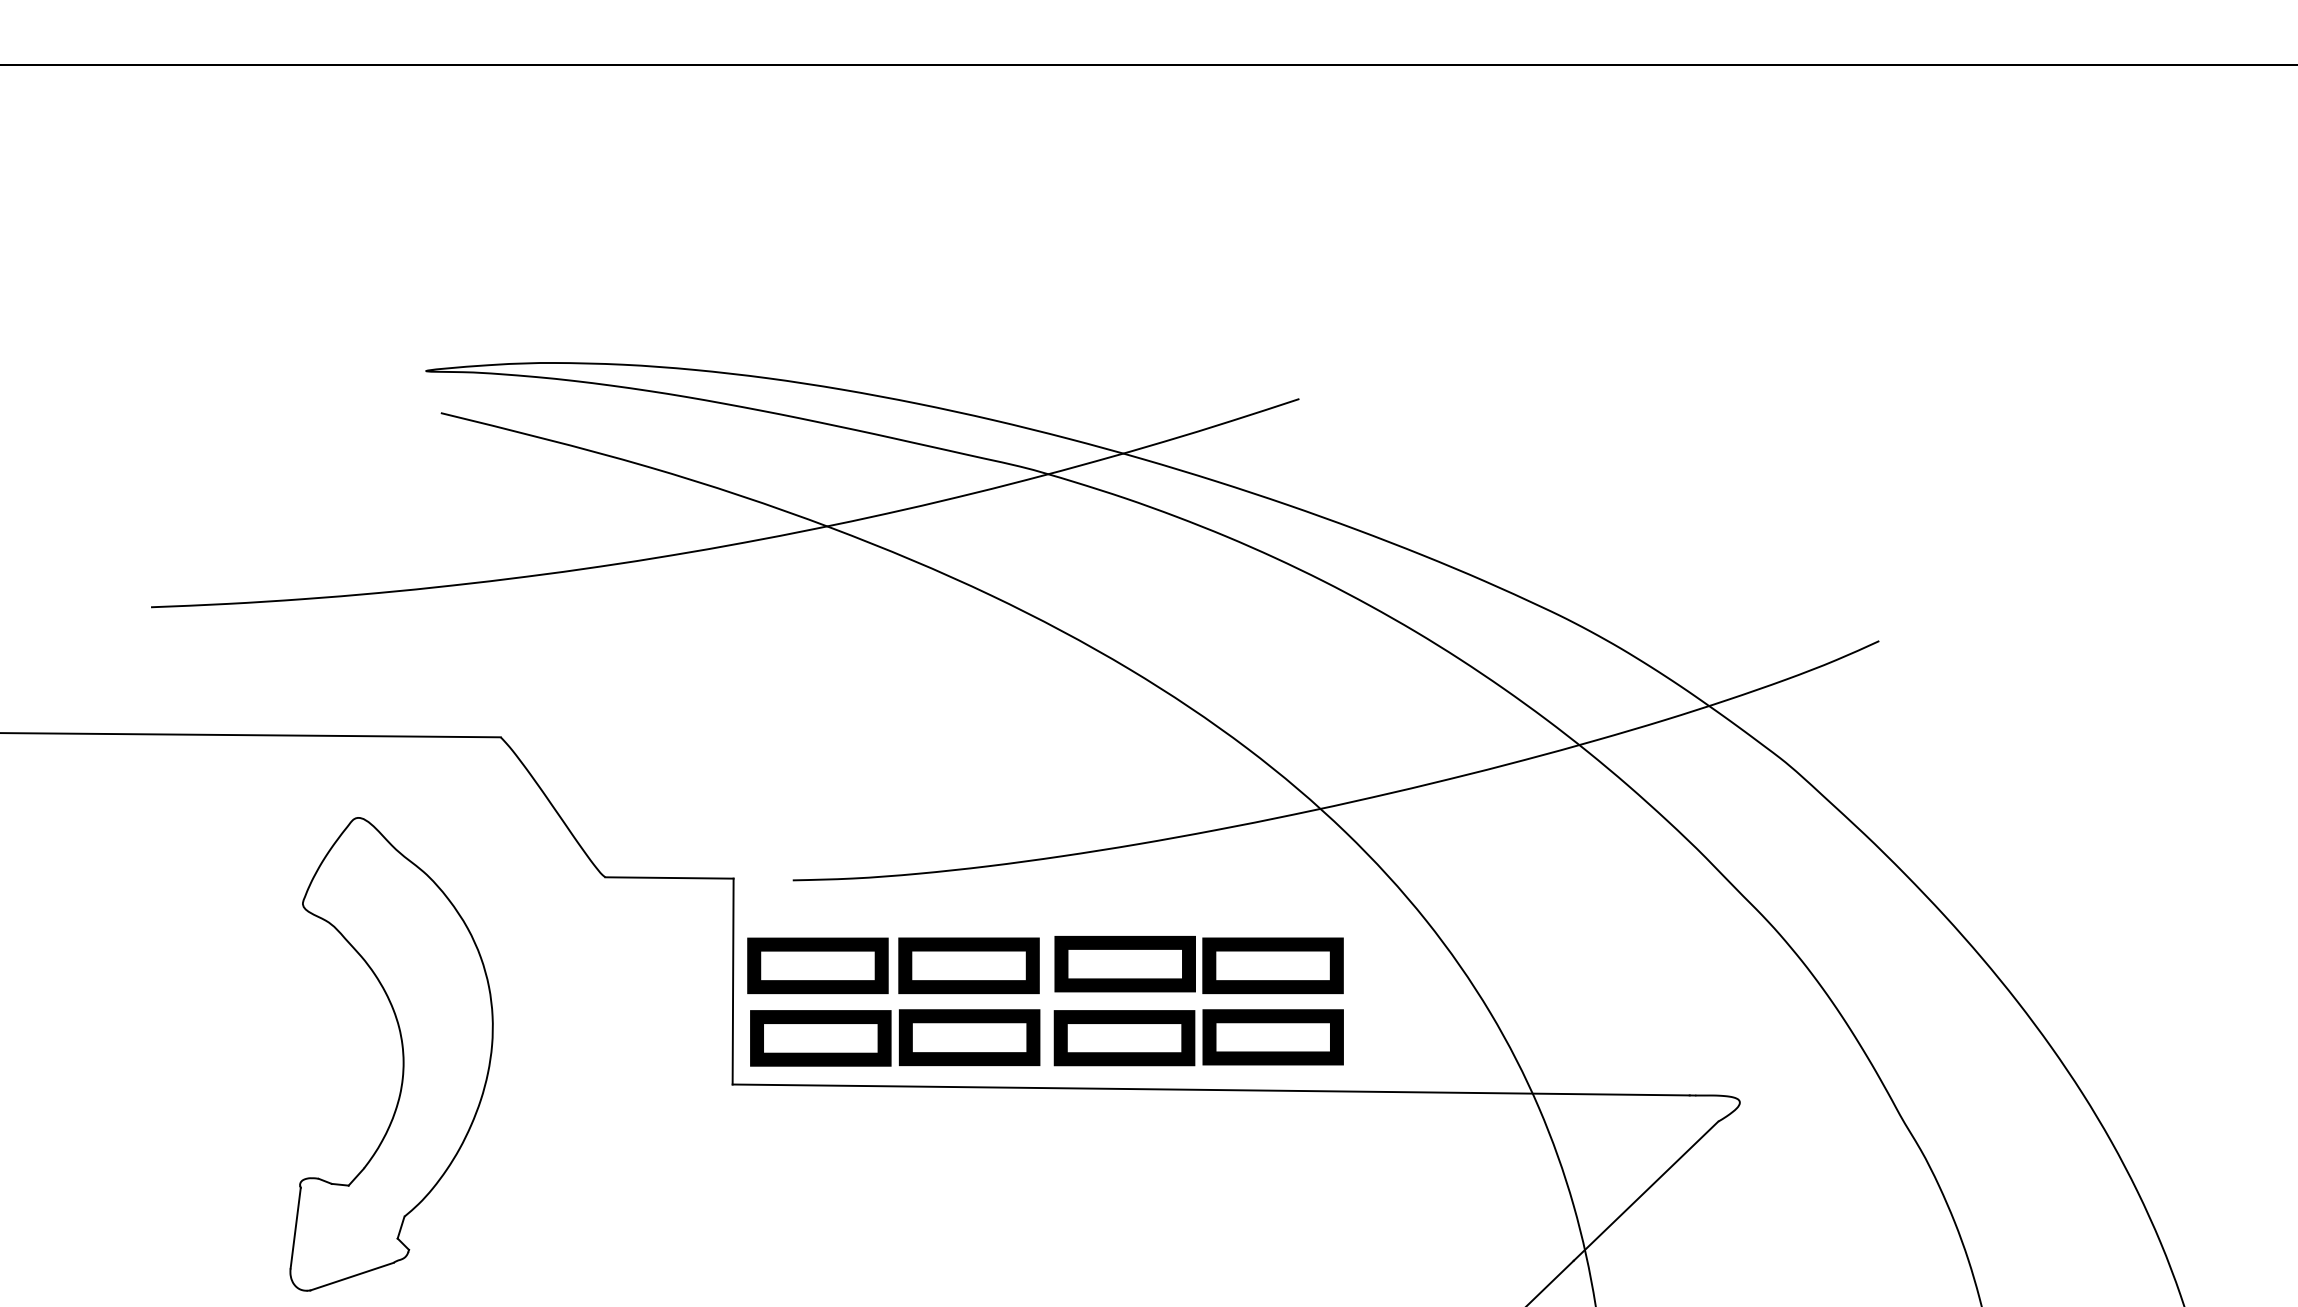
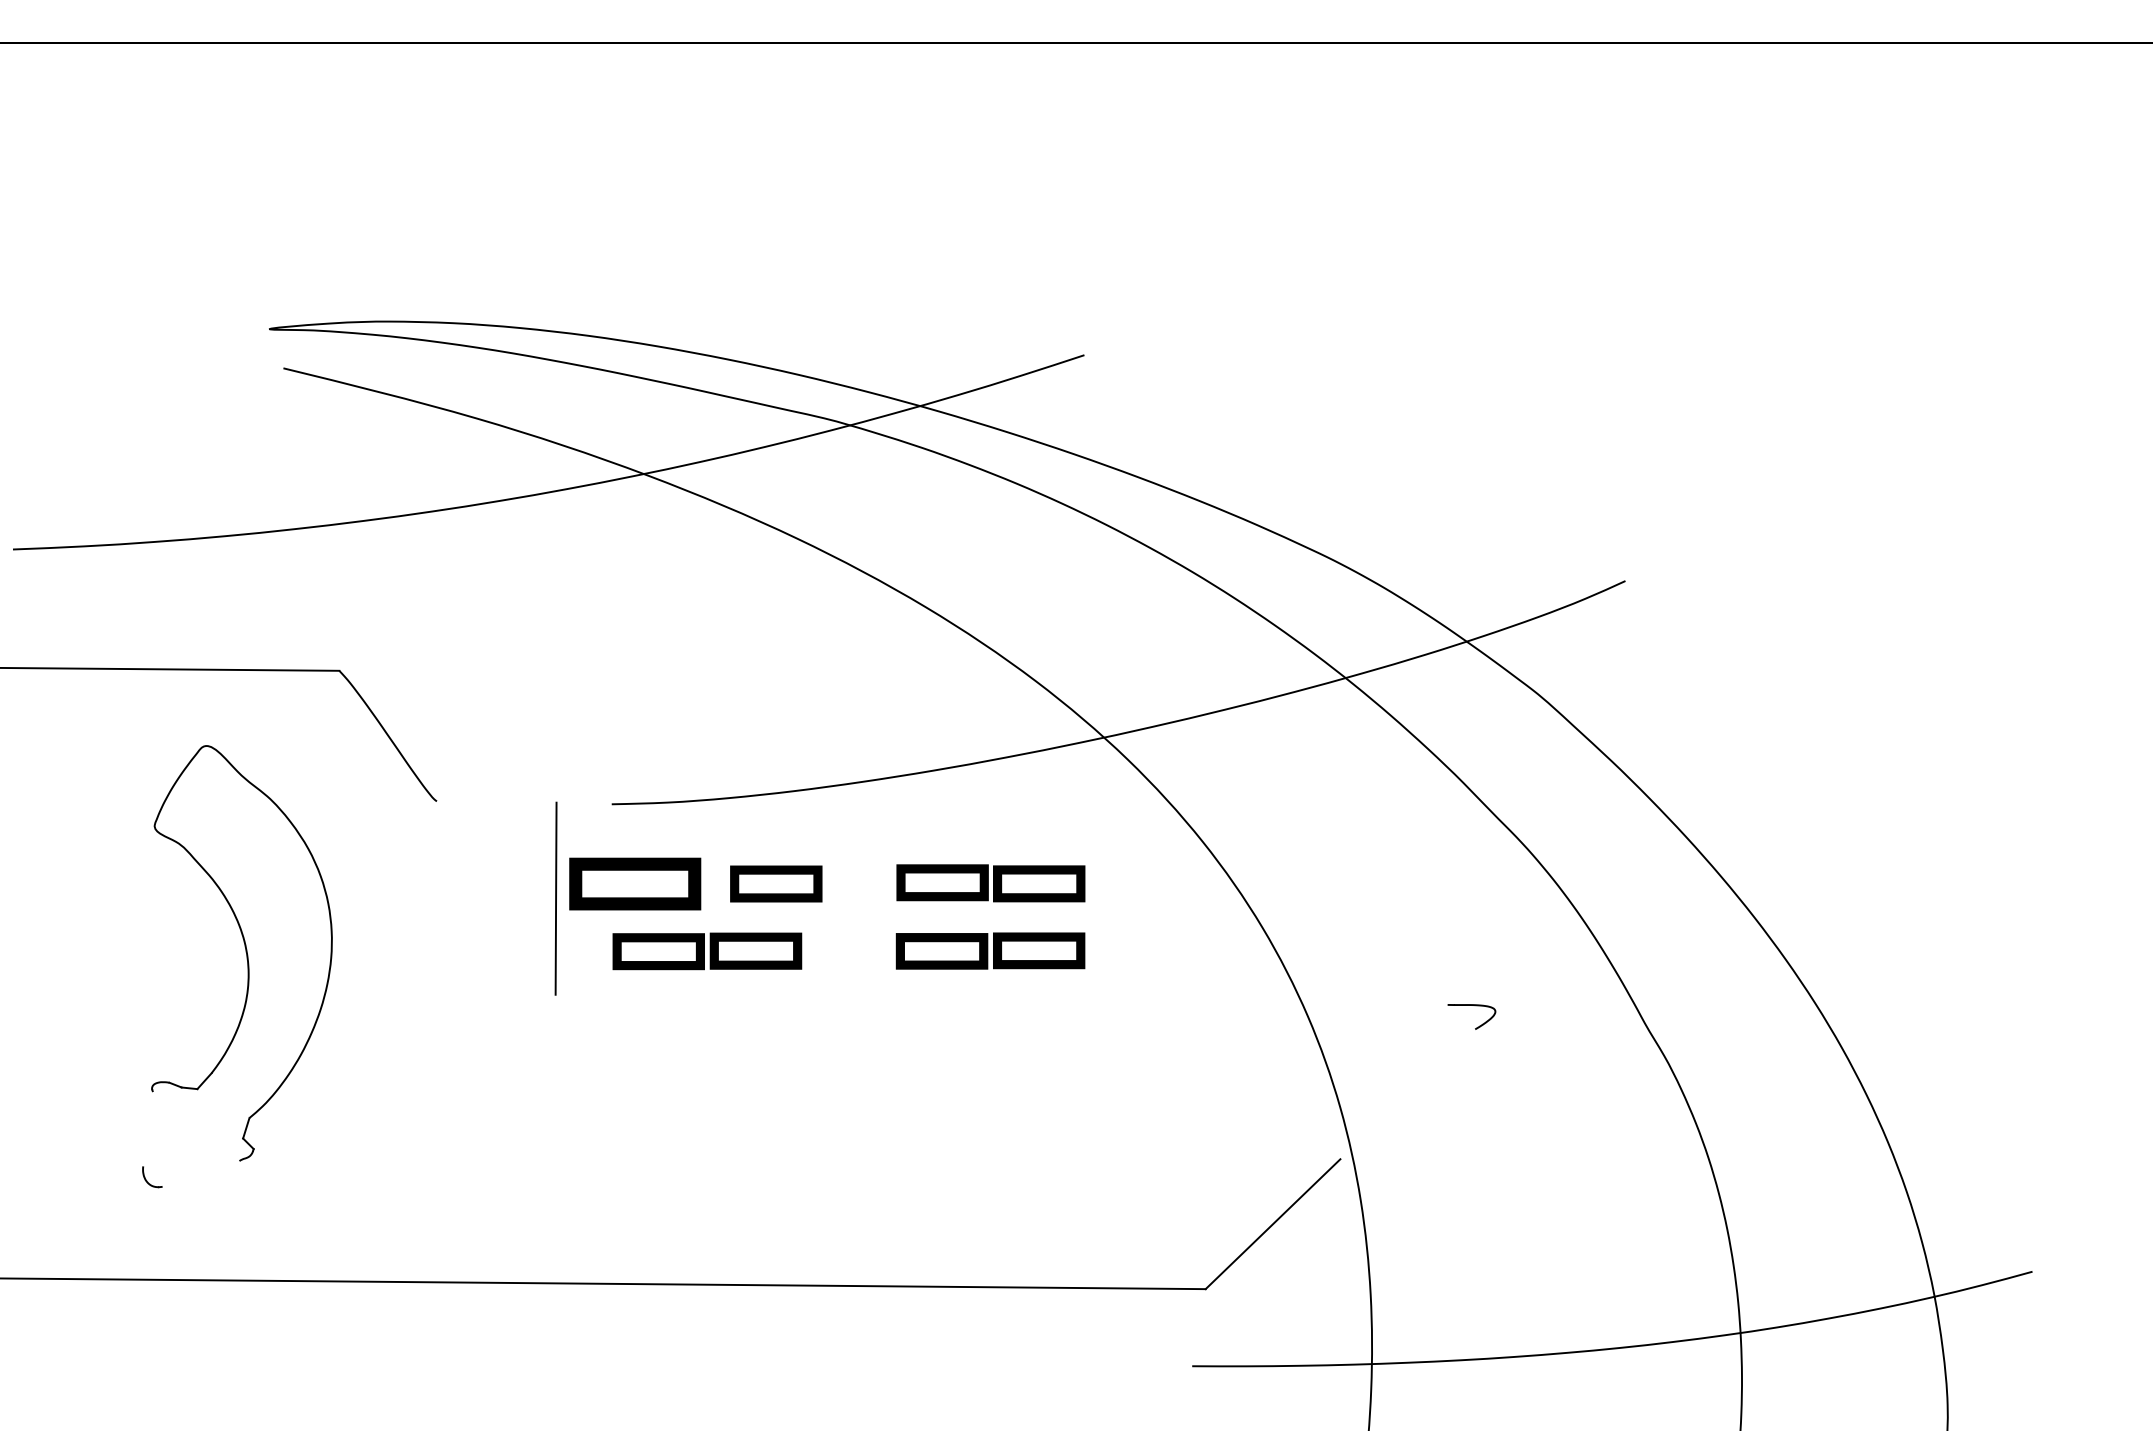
line: (669, 877) -> (496, 801), removed
part: (969, 965) -> (776, 883), size x0.7
part: (1198, 965) -> (990, 883), size x0.7
part: (1198, 1037) -> (990, 950), size x0.7
part: (895, 1038) -> (707, 951), size x0.7
line: (1210, 1089) -> (1001, 999), removed
line: (1645, 1191) -> (1407, 1094), removed
line: (295, 1227) -> (147, 1128), removed
line: (351, 1276) -> (200, 1173), removed

